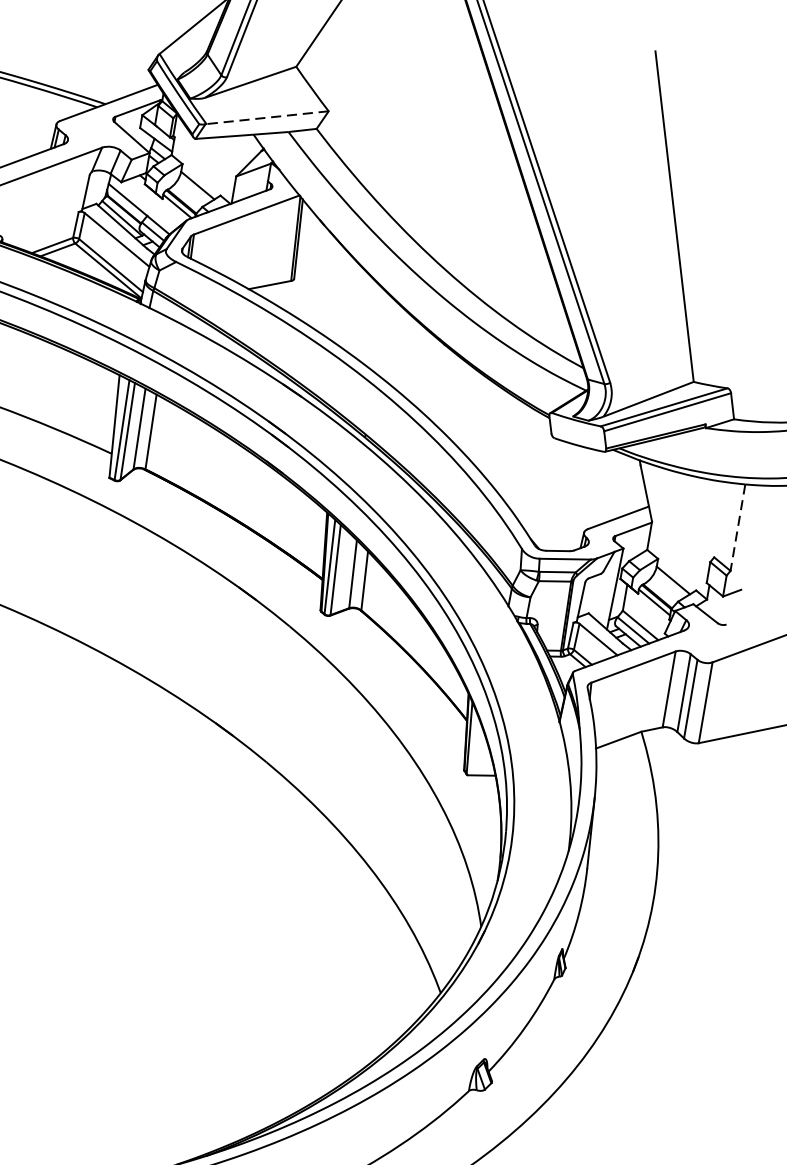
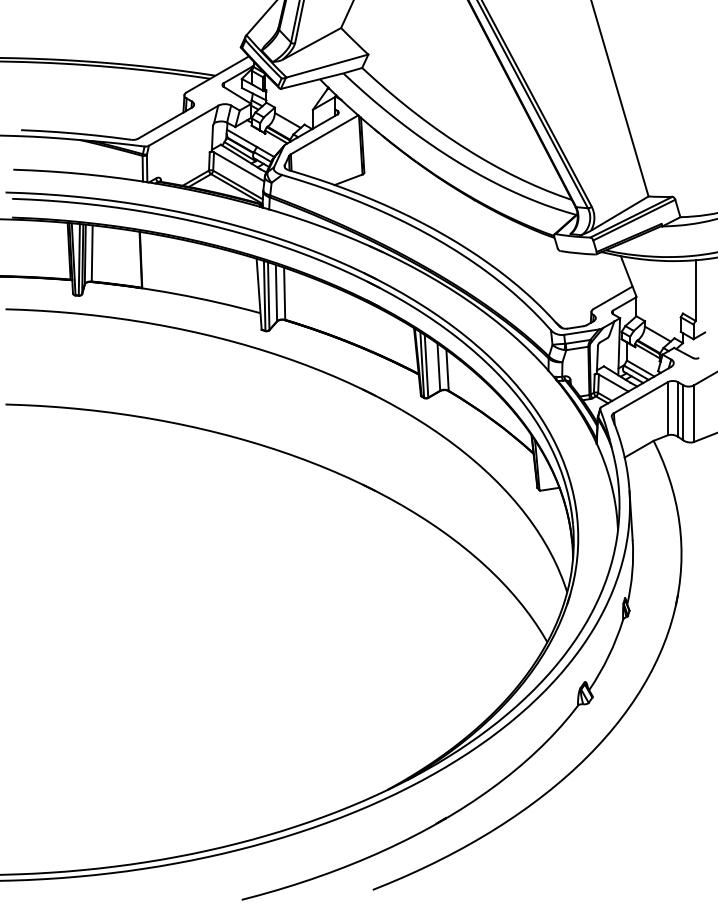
line: (266, 118) -> (326, 66), dashed -> solid
line: (737, 528) -> (695, 291), dashed -> solid

